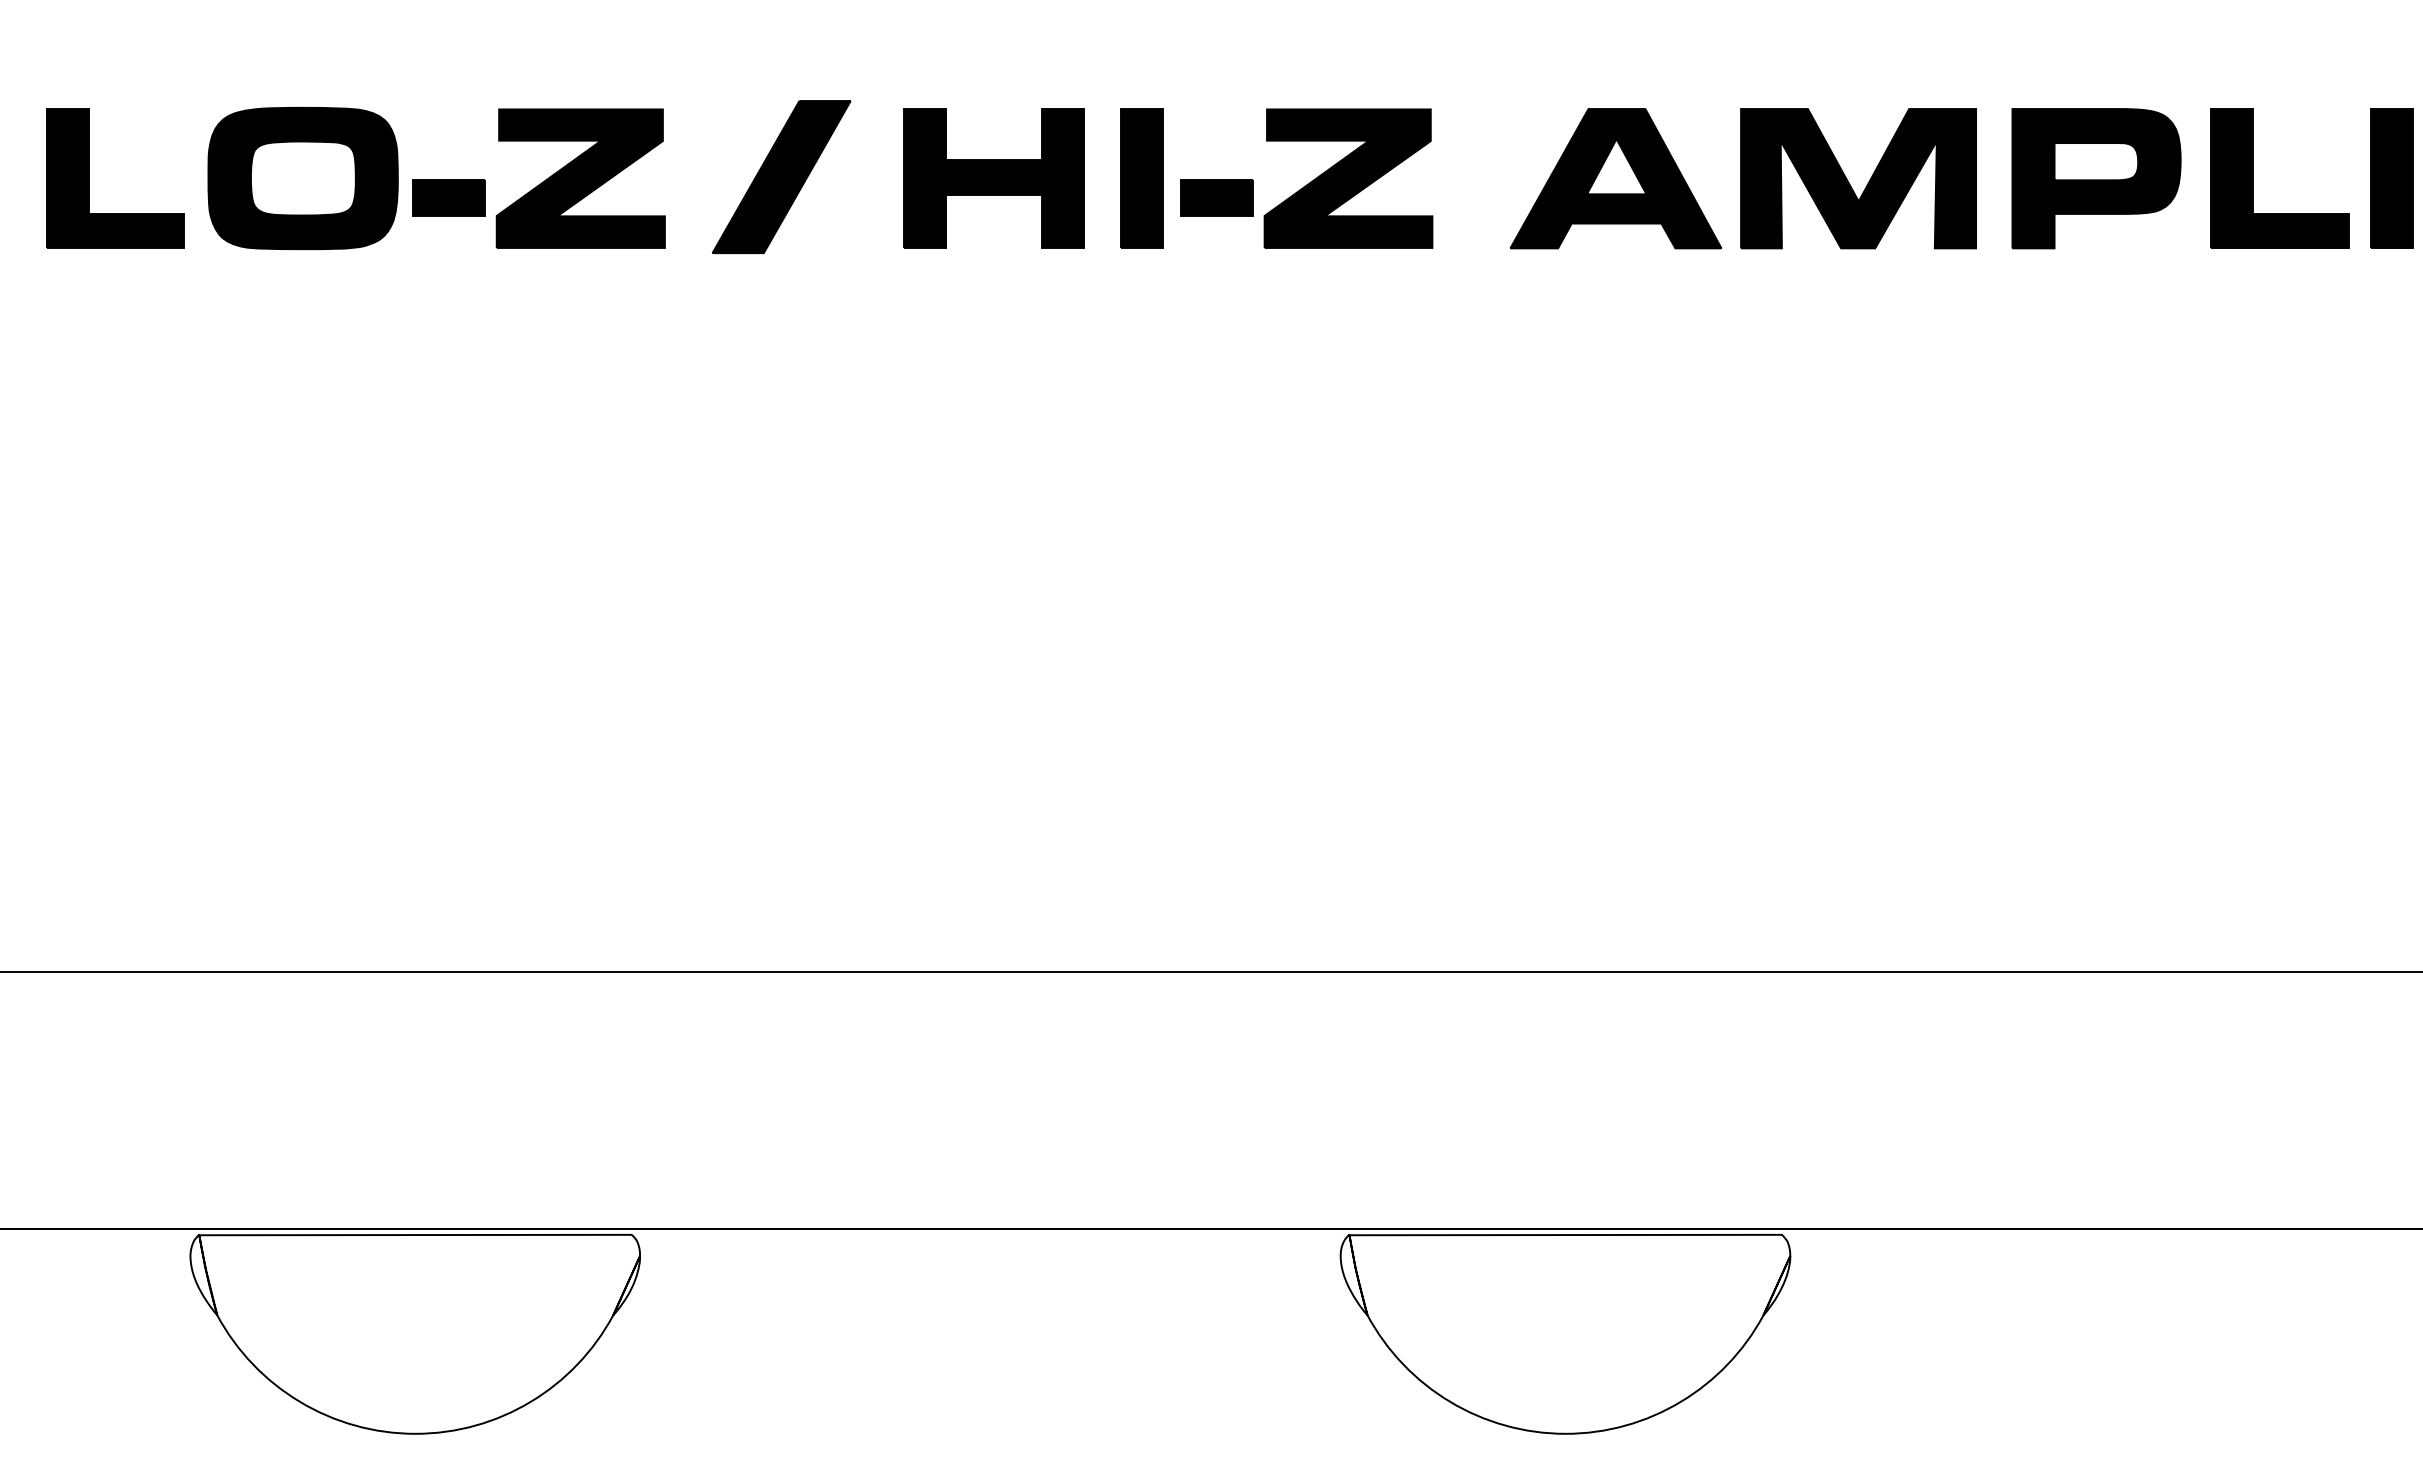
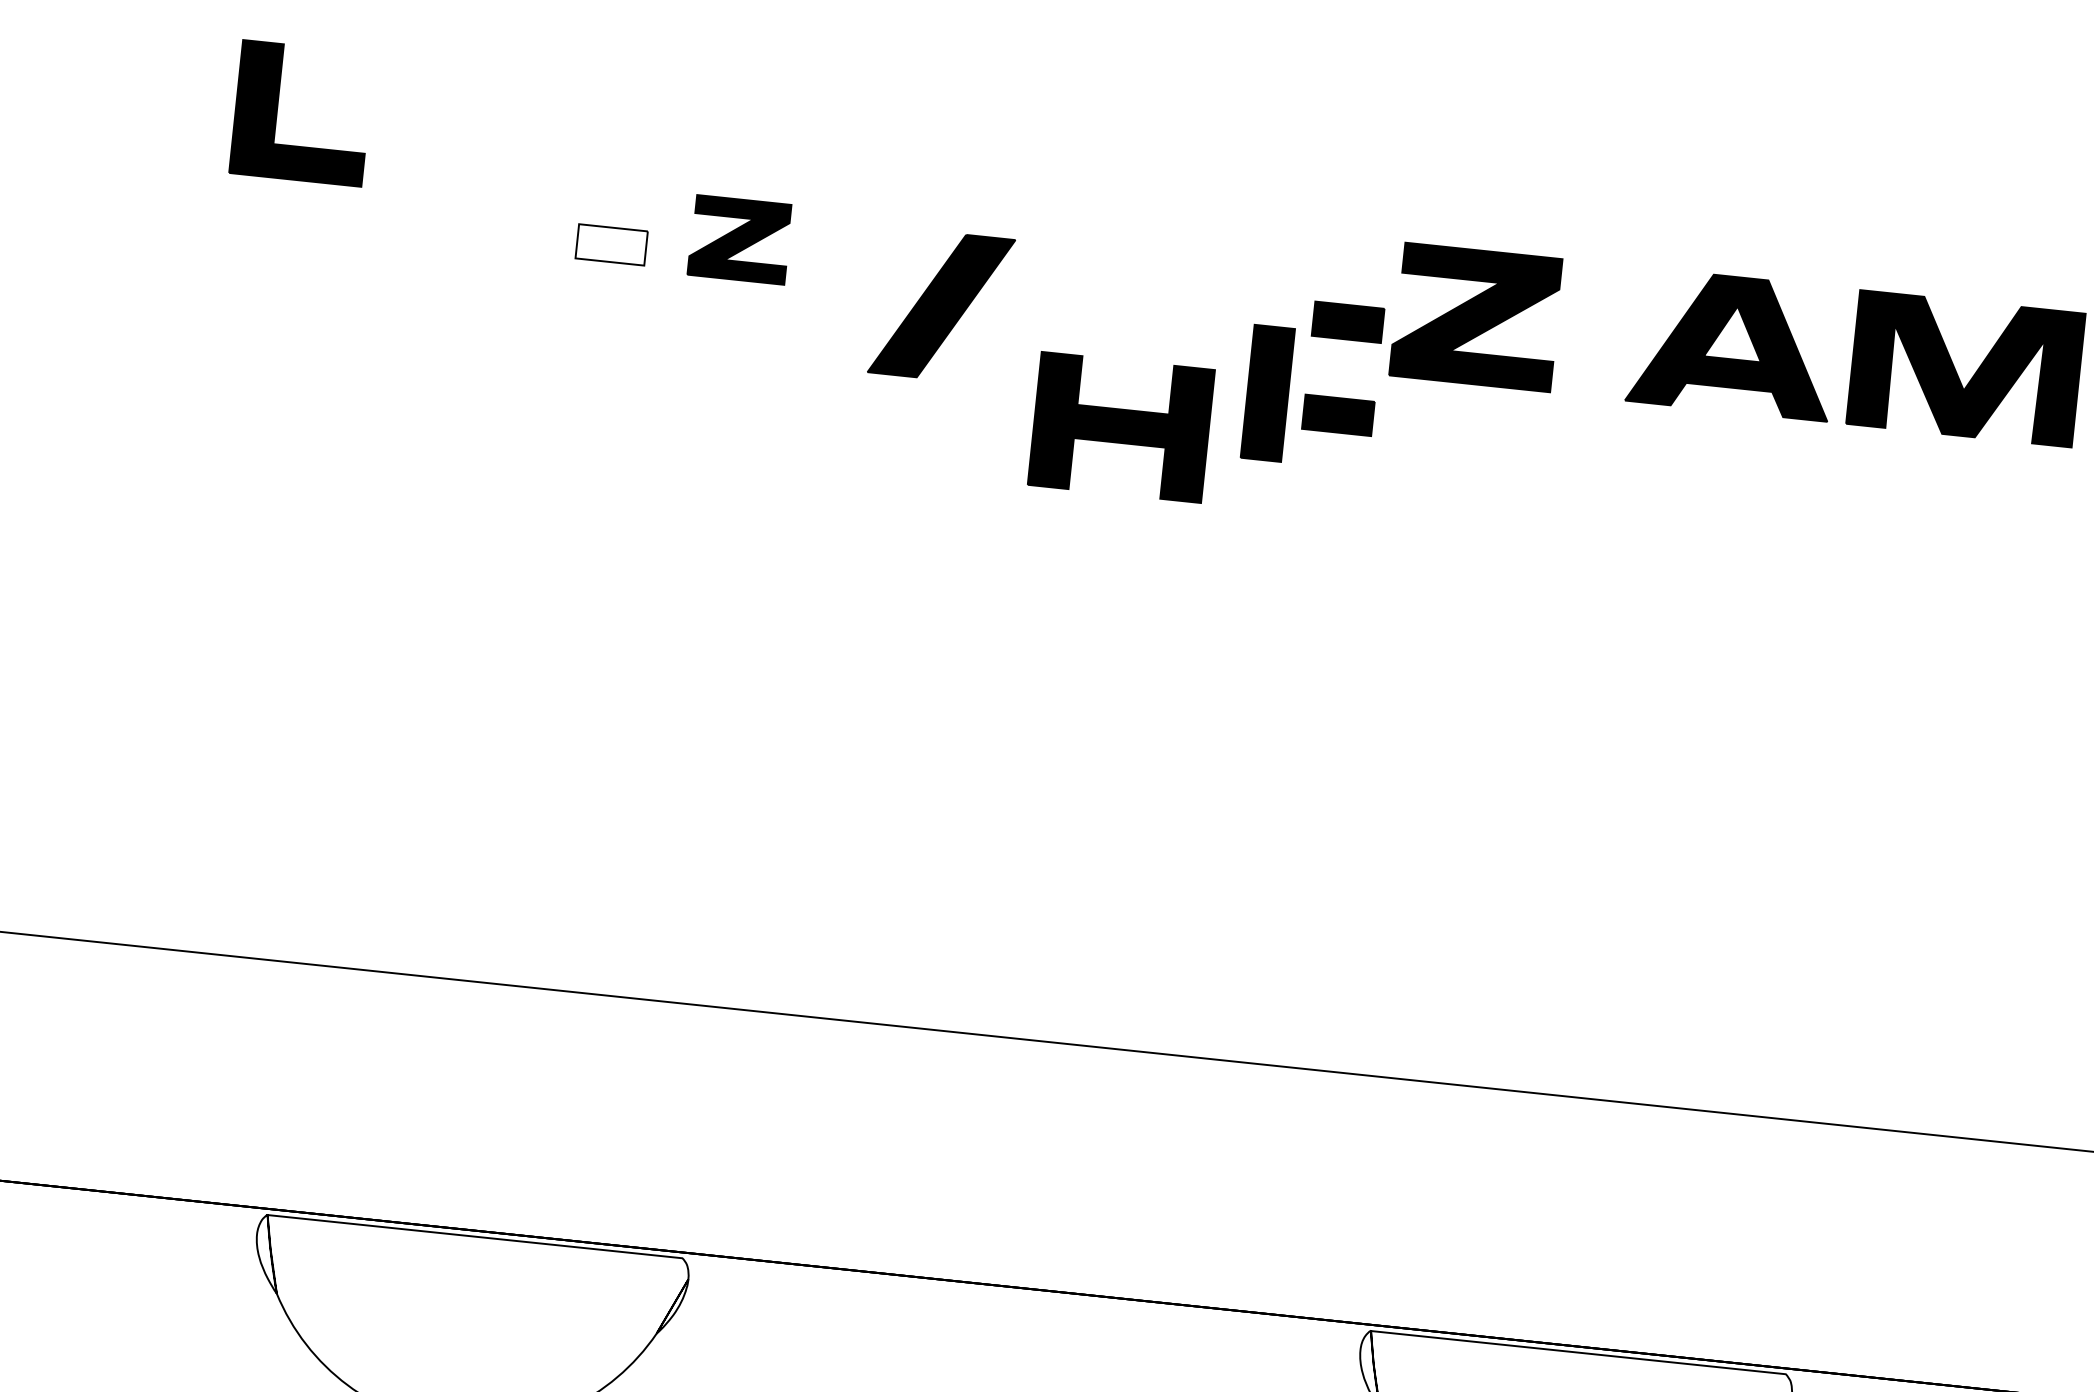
part: (781, 177) -> (941, 306), moved
part: (89, 178) -> (277, 110), moved
part: (302, 178) -> (473, 211), removed
part: (580, 178) -> (739, 239), size x0.6
part: (993, 178) -> (1120, 427), moved
part: (1141, 178) -> (1267, 393), moved
fill: (448, 197) -> (611, 244), removed
part: (1216, 294) -> (1338, 415), added

